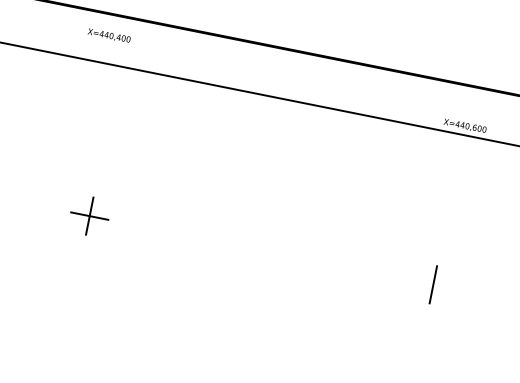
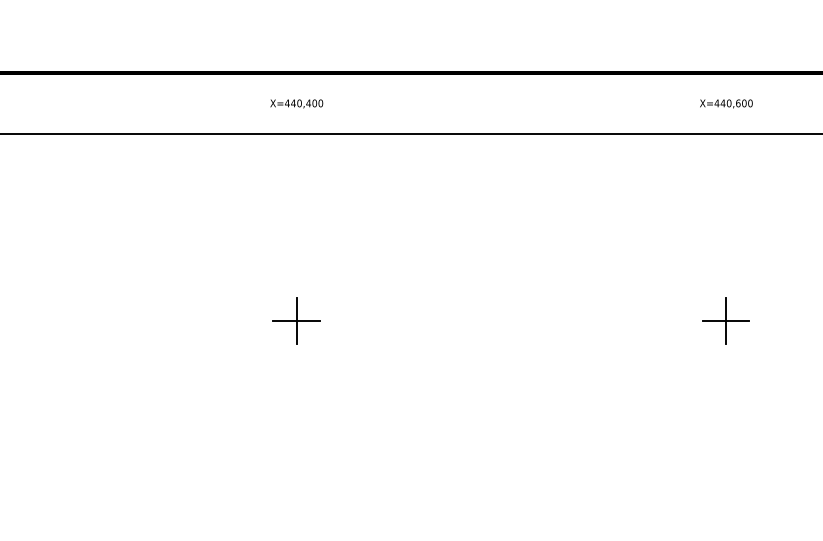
text: (109, 35) -> (296, 103), moved
text: (465, 125) -> (726, 103), moved
line: (433, 285) -> (726, 321), added

